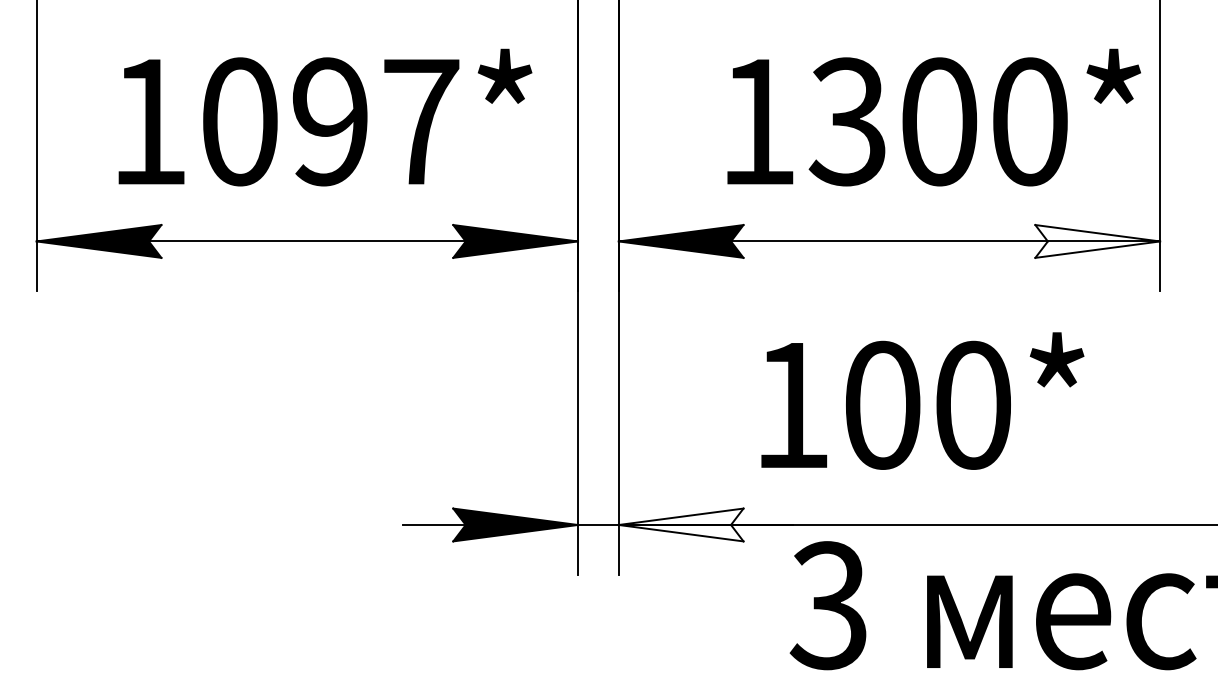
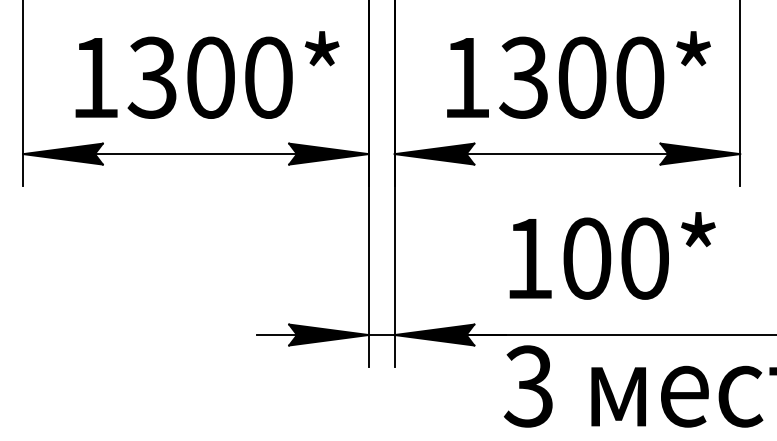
text: (933, 116) -> (578, 74), moved
text: (328, 121) -> (209, 77), 1097* -> 1300*
fill: (1097, 240) -> (700, 153), added
text: (922, 400) -> (612, 255), moved
fill: (681, 524) -> (434, 334), added

